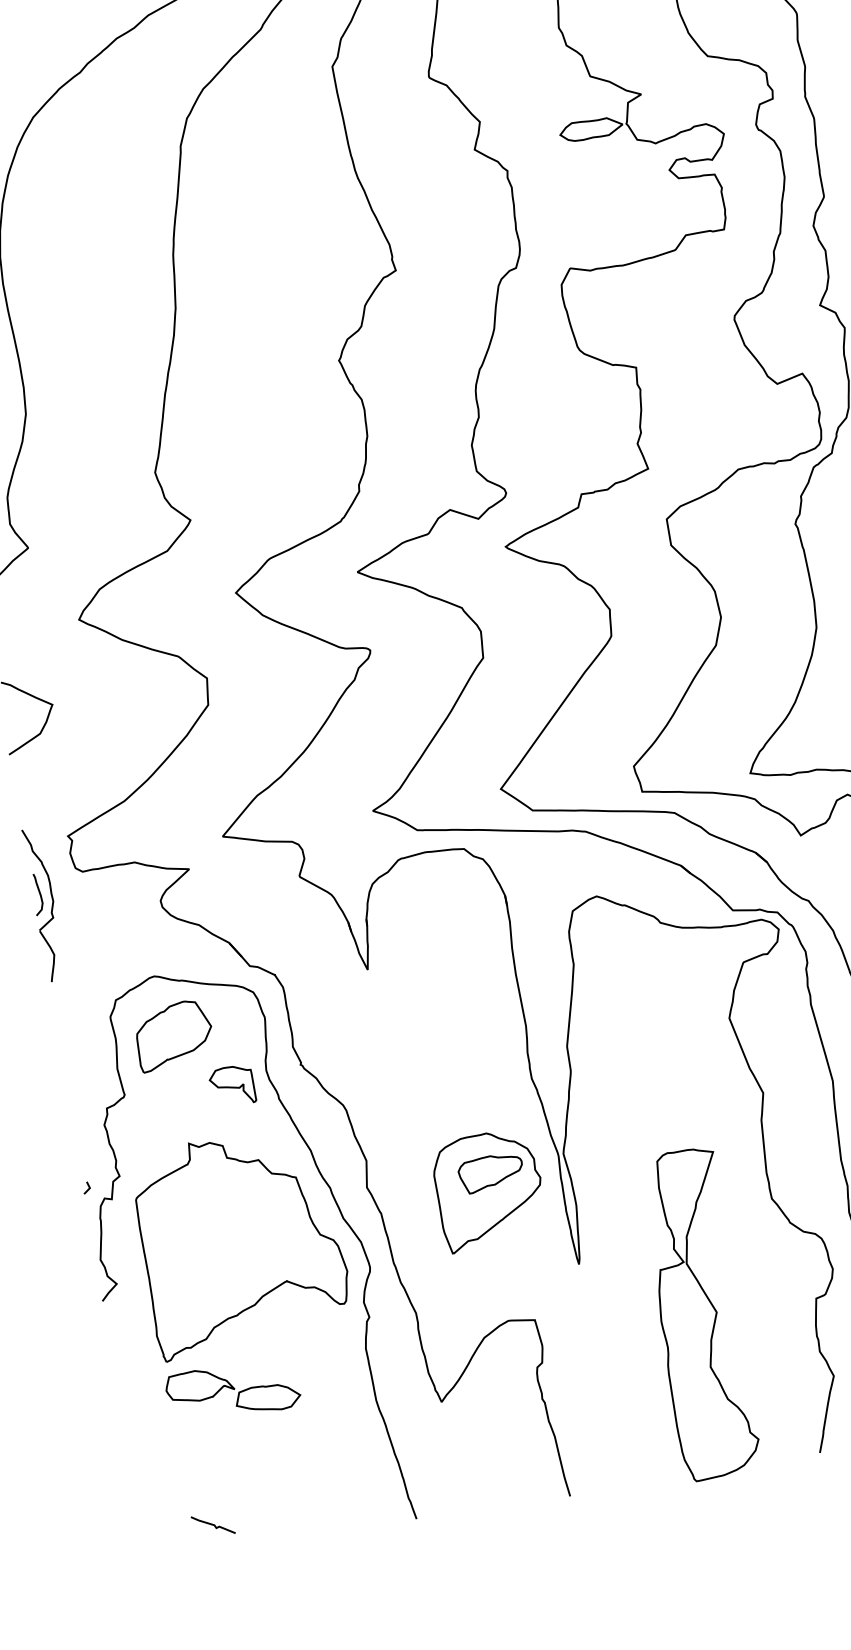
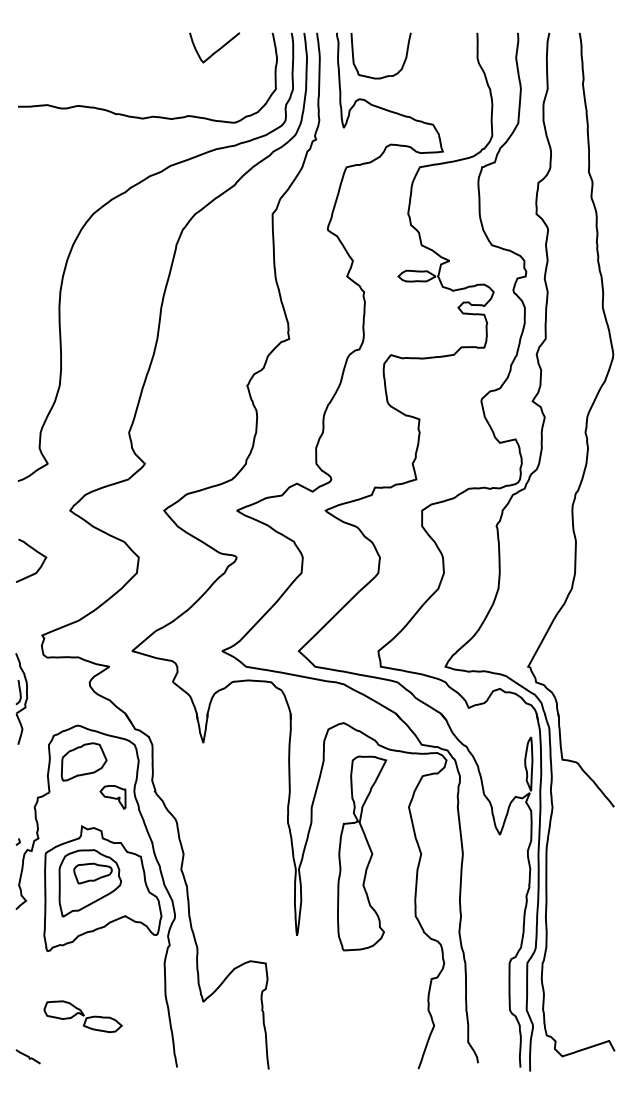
part: (43, 903) -> (21, 698), moved
part: (488, 1190) -> (89, 883), moved
part: (700, 1314) -> (362, 853), moved
part: (231, 1390) -> (82, 1016), moved
line: (211, 1524) -> (27, 1056), moved

